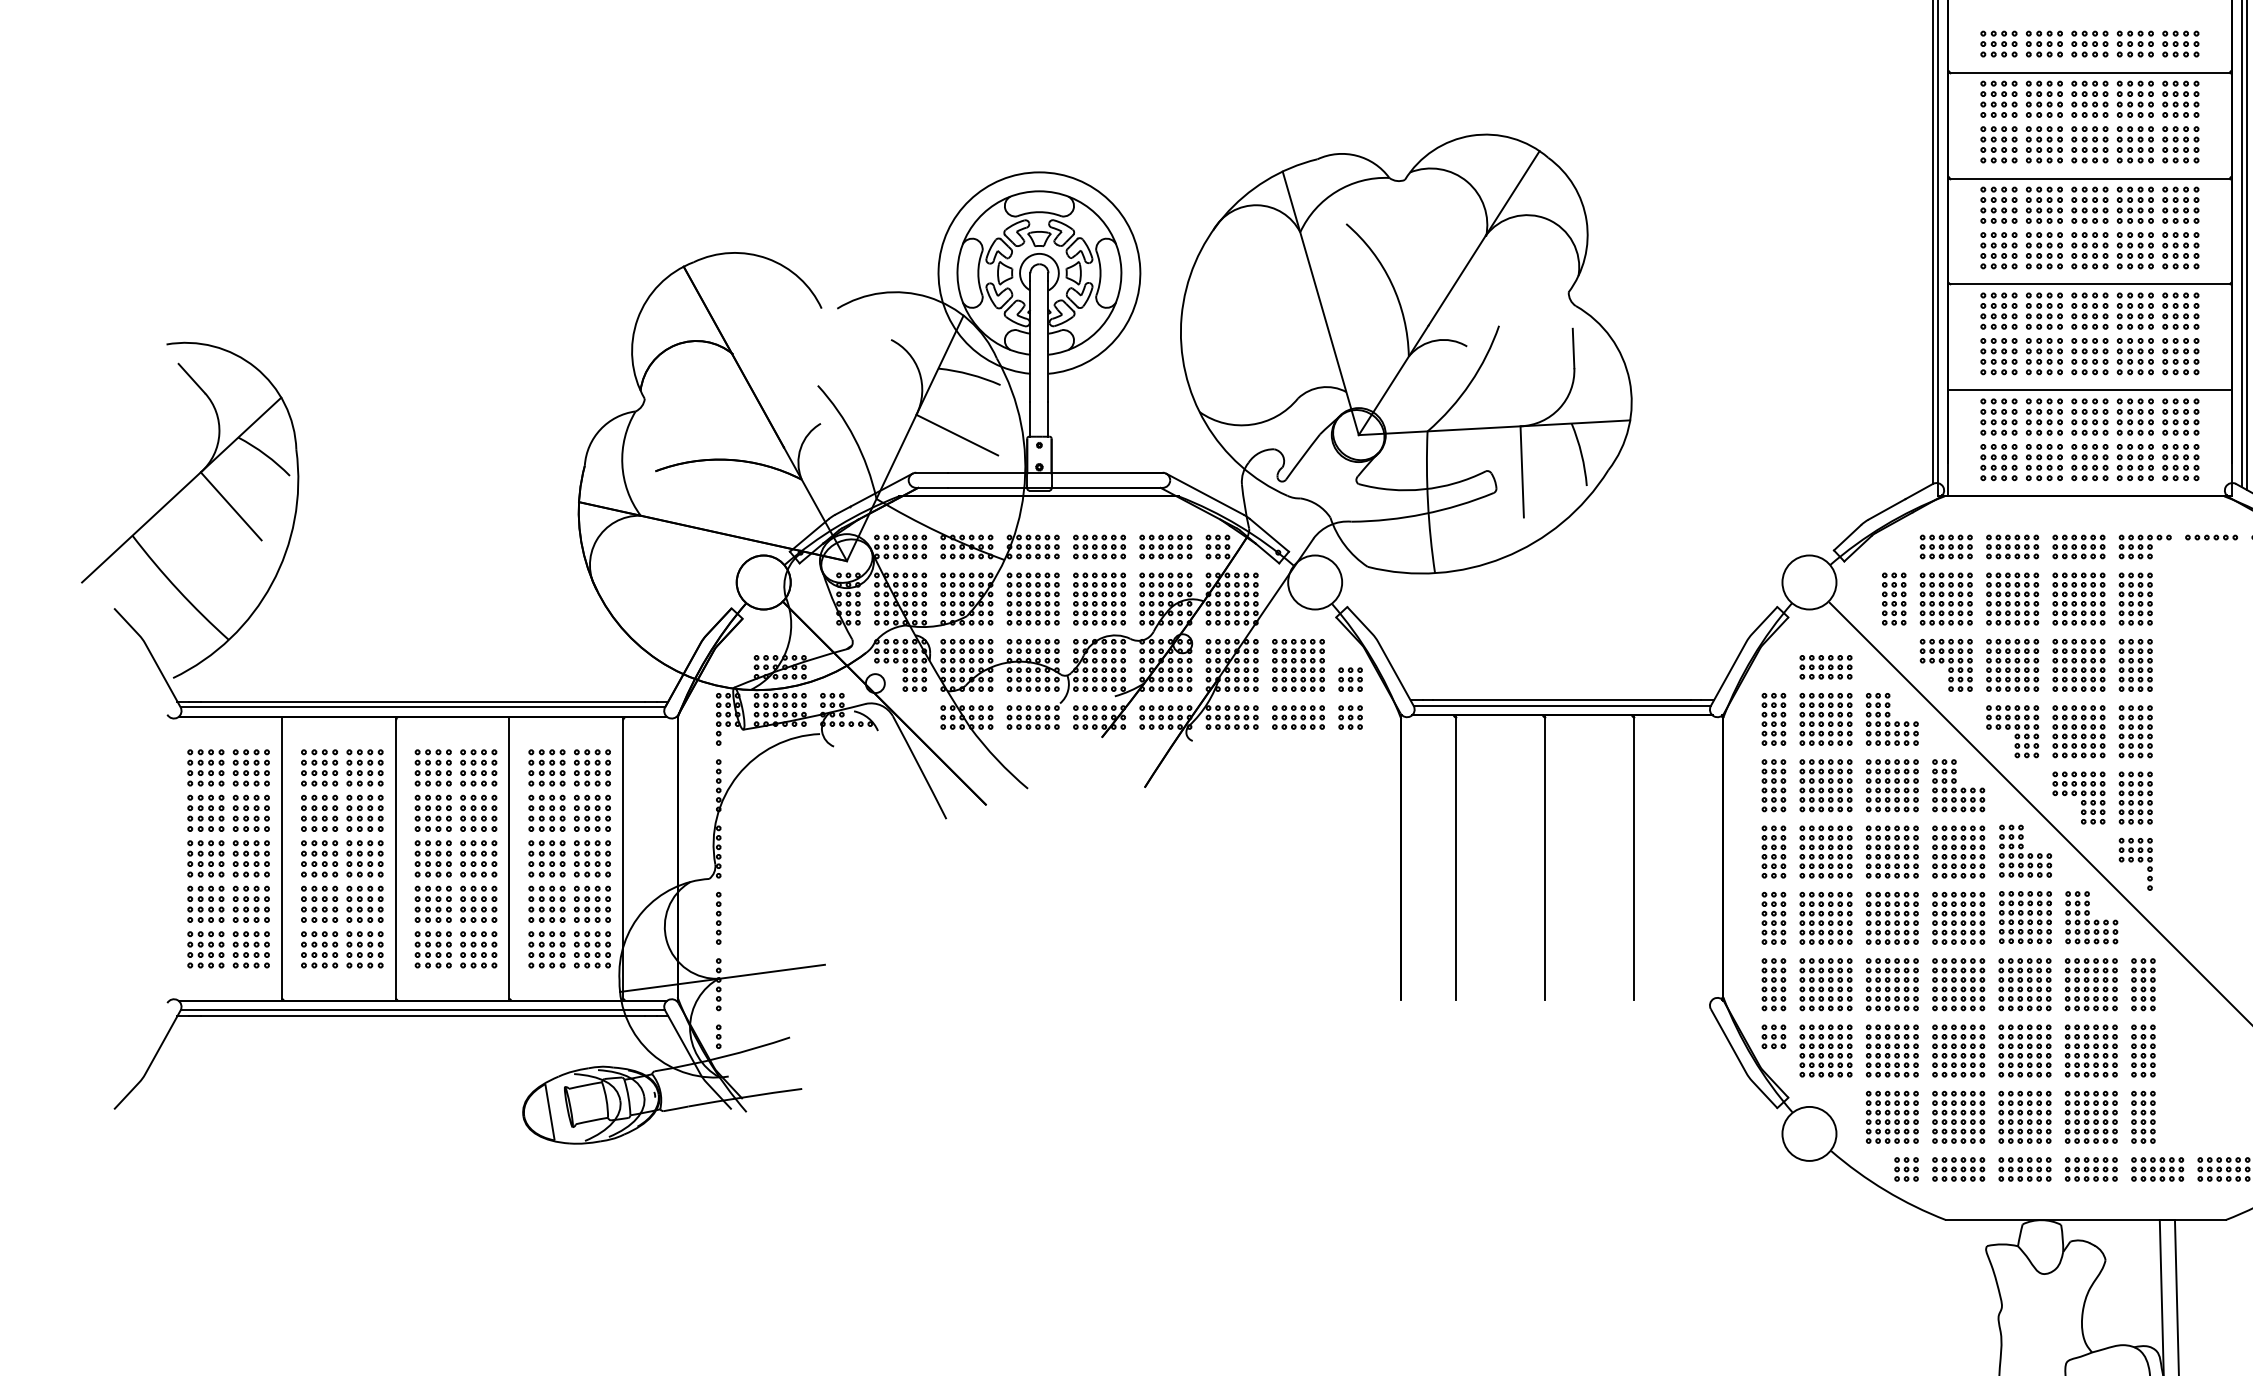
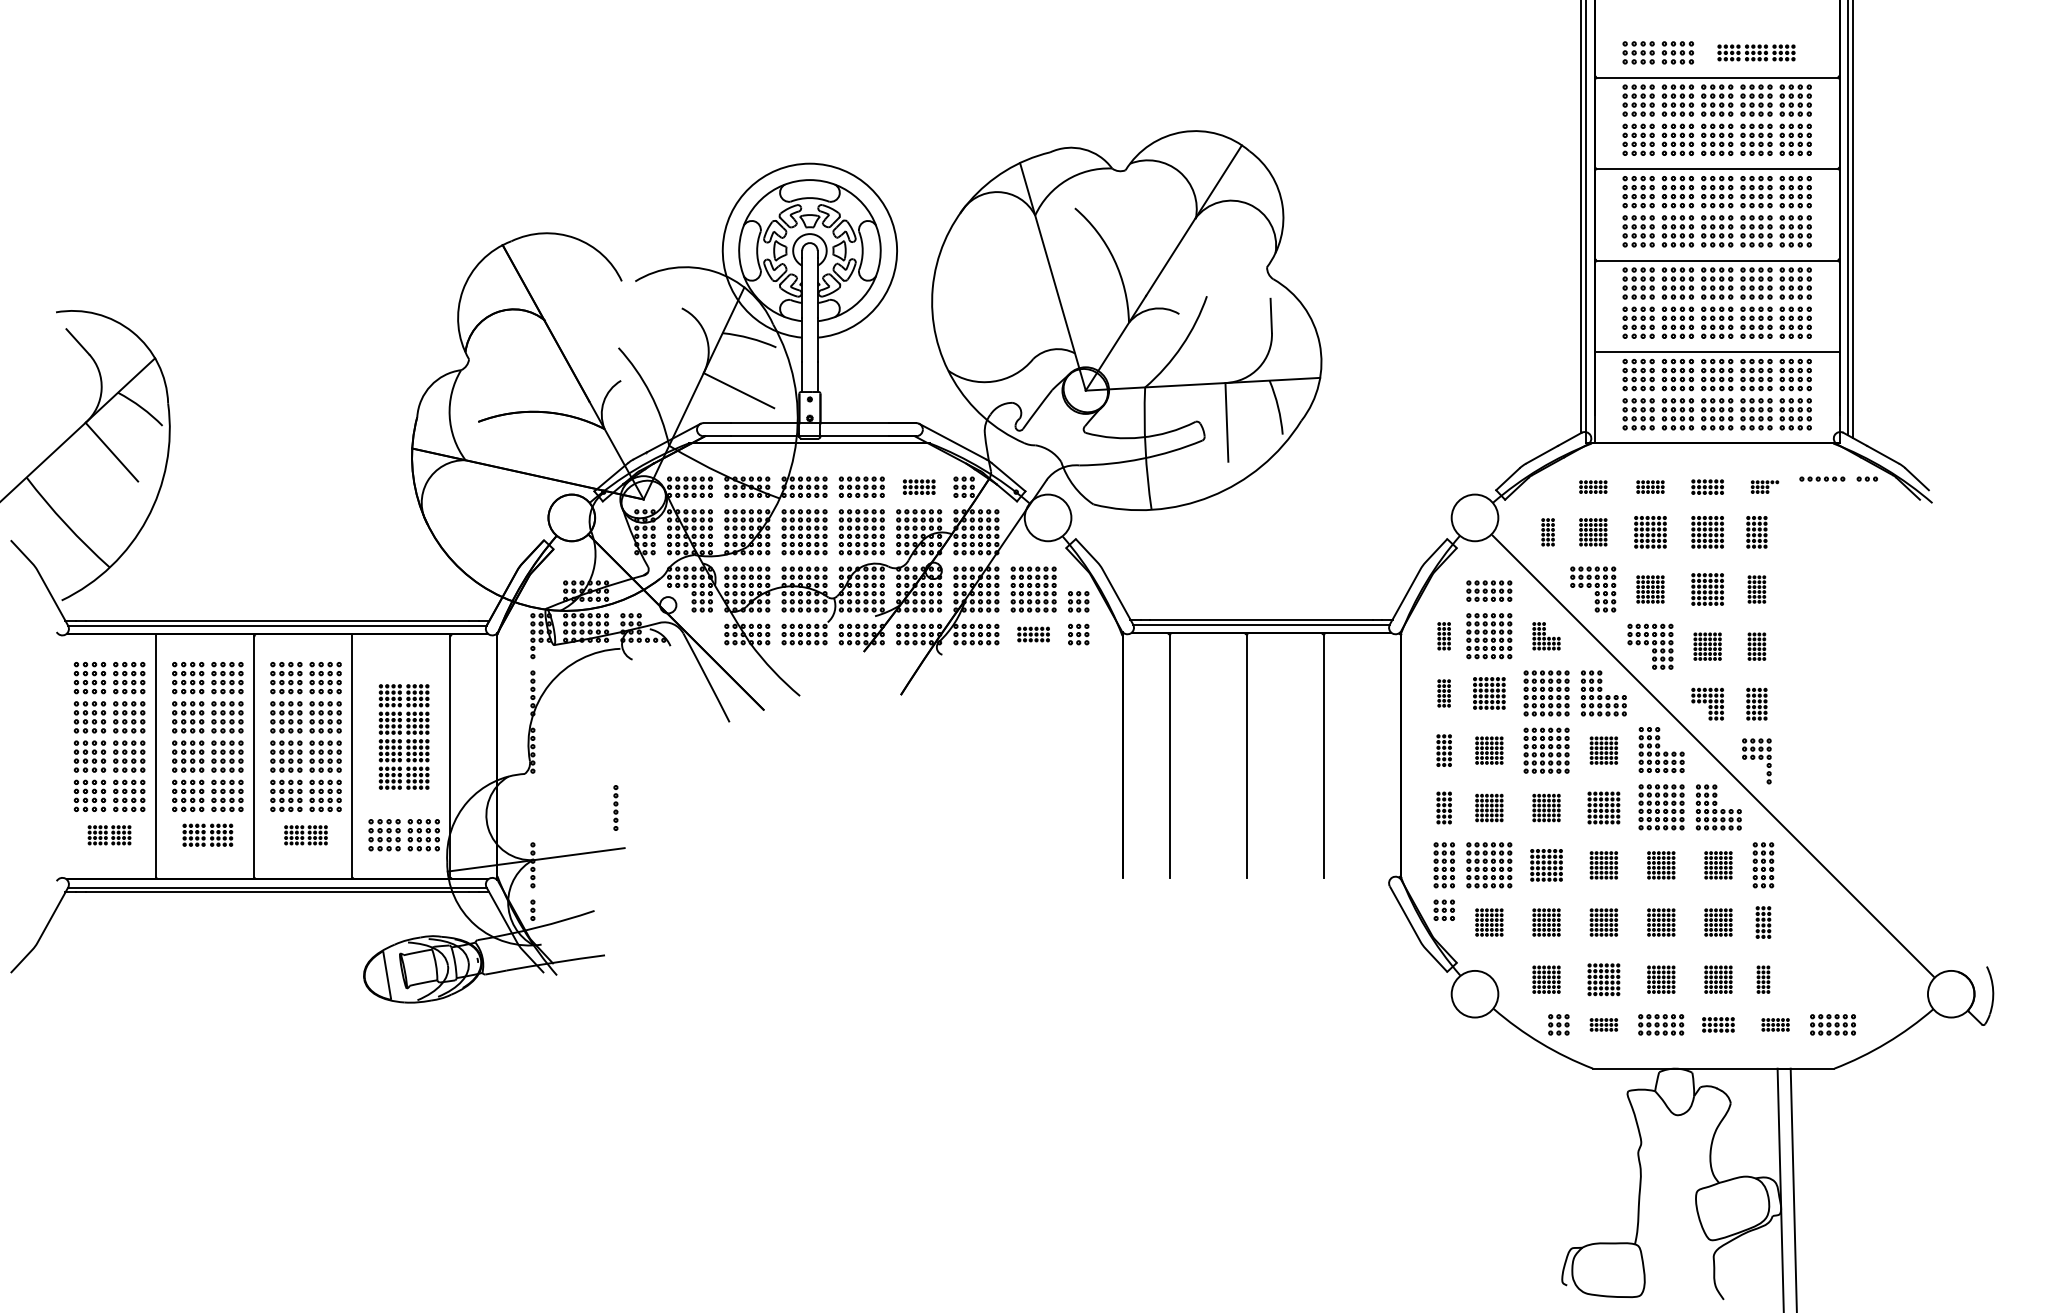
part: (2135, 43) -> (1756, 52), size x0.7
part: (1166, 546) -> (919, 486), size x0.7
part: (1946, 546) -> (1593, 486), size x0.6
part: (2012, 546) -> (1650, 486), size x0.6
part: (2078, 546) -> (1707, 486), size x0.7
part: (2144, 546) -> (1764, 486), size x0.6
part: (1893, 599) -> (1547, 532), size x0.6
part: (1946, 599) -> (1593, 532), size x0.6
part: (2012, 599) -> (1650, 532), size x0.7
part: (2078, 599) -> (1707, 532), size x0.7
part: (2135, 599) -> (1756, 532), size x0.7
part: (2012, 665) -> (1650, 589), size x0.6
part: (2078, 665) -> (1707, 589), size x0.7
part: (2135, 665) -> (1756, 589), size x0.6
part: (1298, 717) -> (1033, 634), size x0.7
part: (1772, 719) -> (1443, 636), size x0.6
part: (1892, 719) -> (1546, 636), size x0.6
part: (2078, 731) -> (1707, 646), size x0.6
part: (2135, 731) -> (1756, 646), size x0.6
part: (1772, 785) -> (1443, 693), size x0.6
part: (1826, 785) -> (1489, 693), size x0.7
part: (2078, 798) -> (1707, 704), size x0.7
part: (2135, 798) -> (1756, 704), size x0.7
part: (568, 835) -> (403, 736), size x0.7
part: (1772, 851) -> (1443, 750), size x0.7
part: (1826, 851) -> (1489, 750), size x0.6
part: (1958, 851) -> (1603, 750), size x0.6
part: (718, 917) -> (615, 807), moved
part: (1772, 917) -> (1443, 807), size x0.7
part: (1826, 917) -> (1489, 807), size x0.6
part: (1892, 917) -> (1546, 807), size x0.6
part: (1958, 917) -> (1603, 807), size x0.7
part: (228, 950) -> (109, 835), size x0.6
part: (341, 950) -> (207, 835), size x0.7
part: (455, 950) -> (305, 835), size x0.6
part: (1892, 984) -> (1546, 865), size x0.7
part: (1958, 984) -> (1603, 865), size x0.6
part: (2025, 984) -> (1661, 865), size x0.6
part: (2091, 984) -> (1718, 865), size x0.6
part: (1826, 1050) -> (1489, 922), size x0.6
part: (1892, 1050) -> (1546, 922), size x0.6
part: (1958, 1050) -> (1603, 922), size x0.6
part: (2025, 1050) -> (1661, 922), size x0.6
part: (2091, 1050) -> (1718, 922), size x0.6
part: (2143, 1050) -> (1763, 922), size x0.7
part: (1892, 1116) -> (1546, 979), size x0.6
part: (1958, 1116) -> (1603, 979), size x0.7
part: (2025, 1116) -> (1661, 979), size x0.6
part: (2091, 1116) -> (1718, 979), size x0.6
part: (2143, 1116) -> (1763, 979), size x0.6
part: (1958, 1169) -> (1603, 1024), size x0.6
part: (2091, 1169) -> (1718, 1024), size x0.7
part: (2157, 1169) -> (1775, 1024), size x0.6

